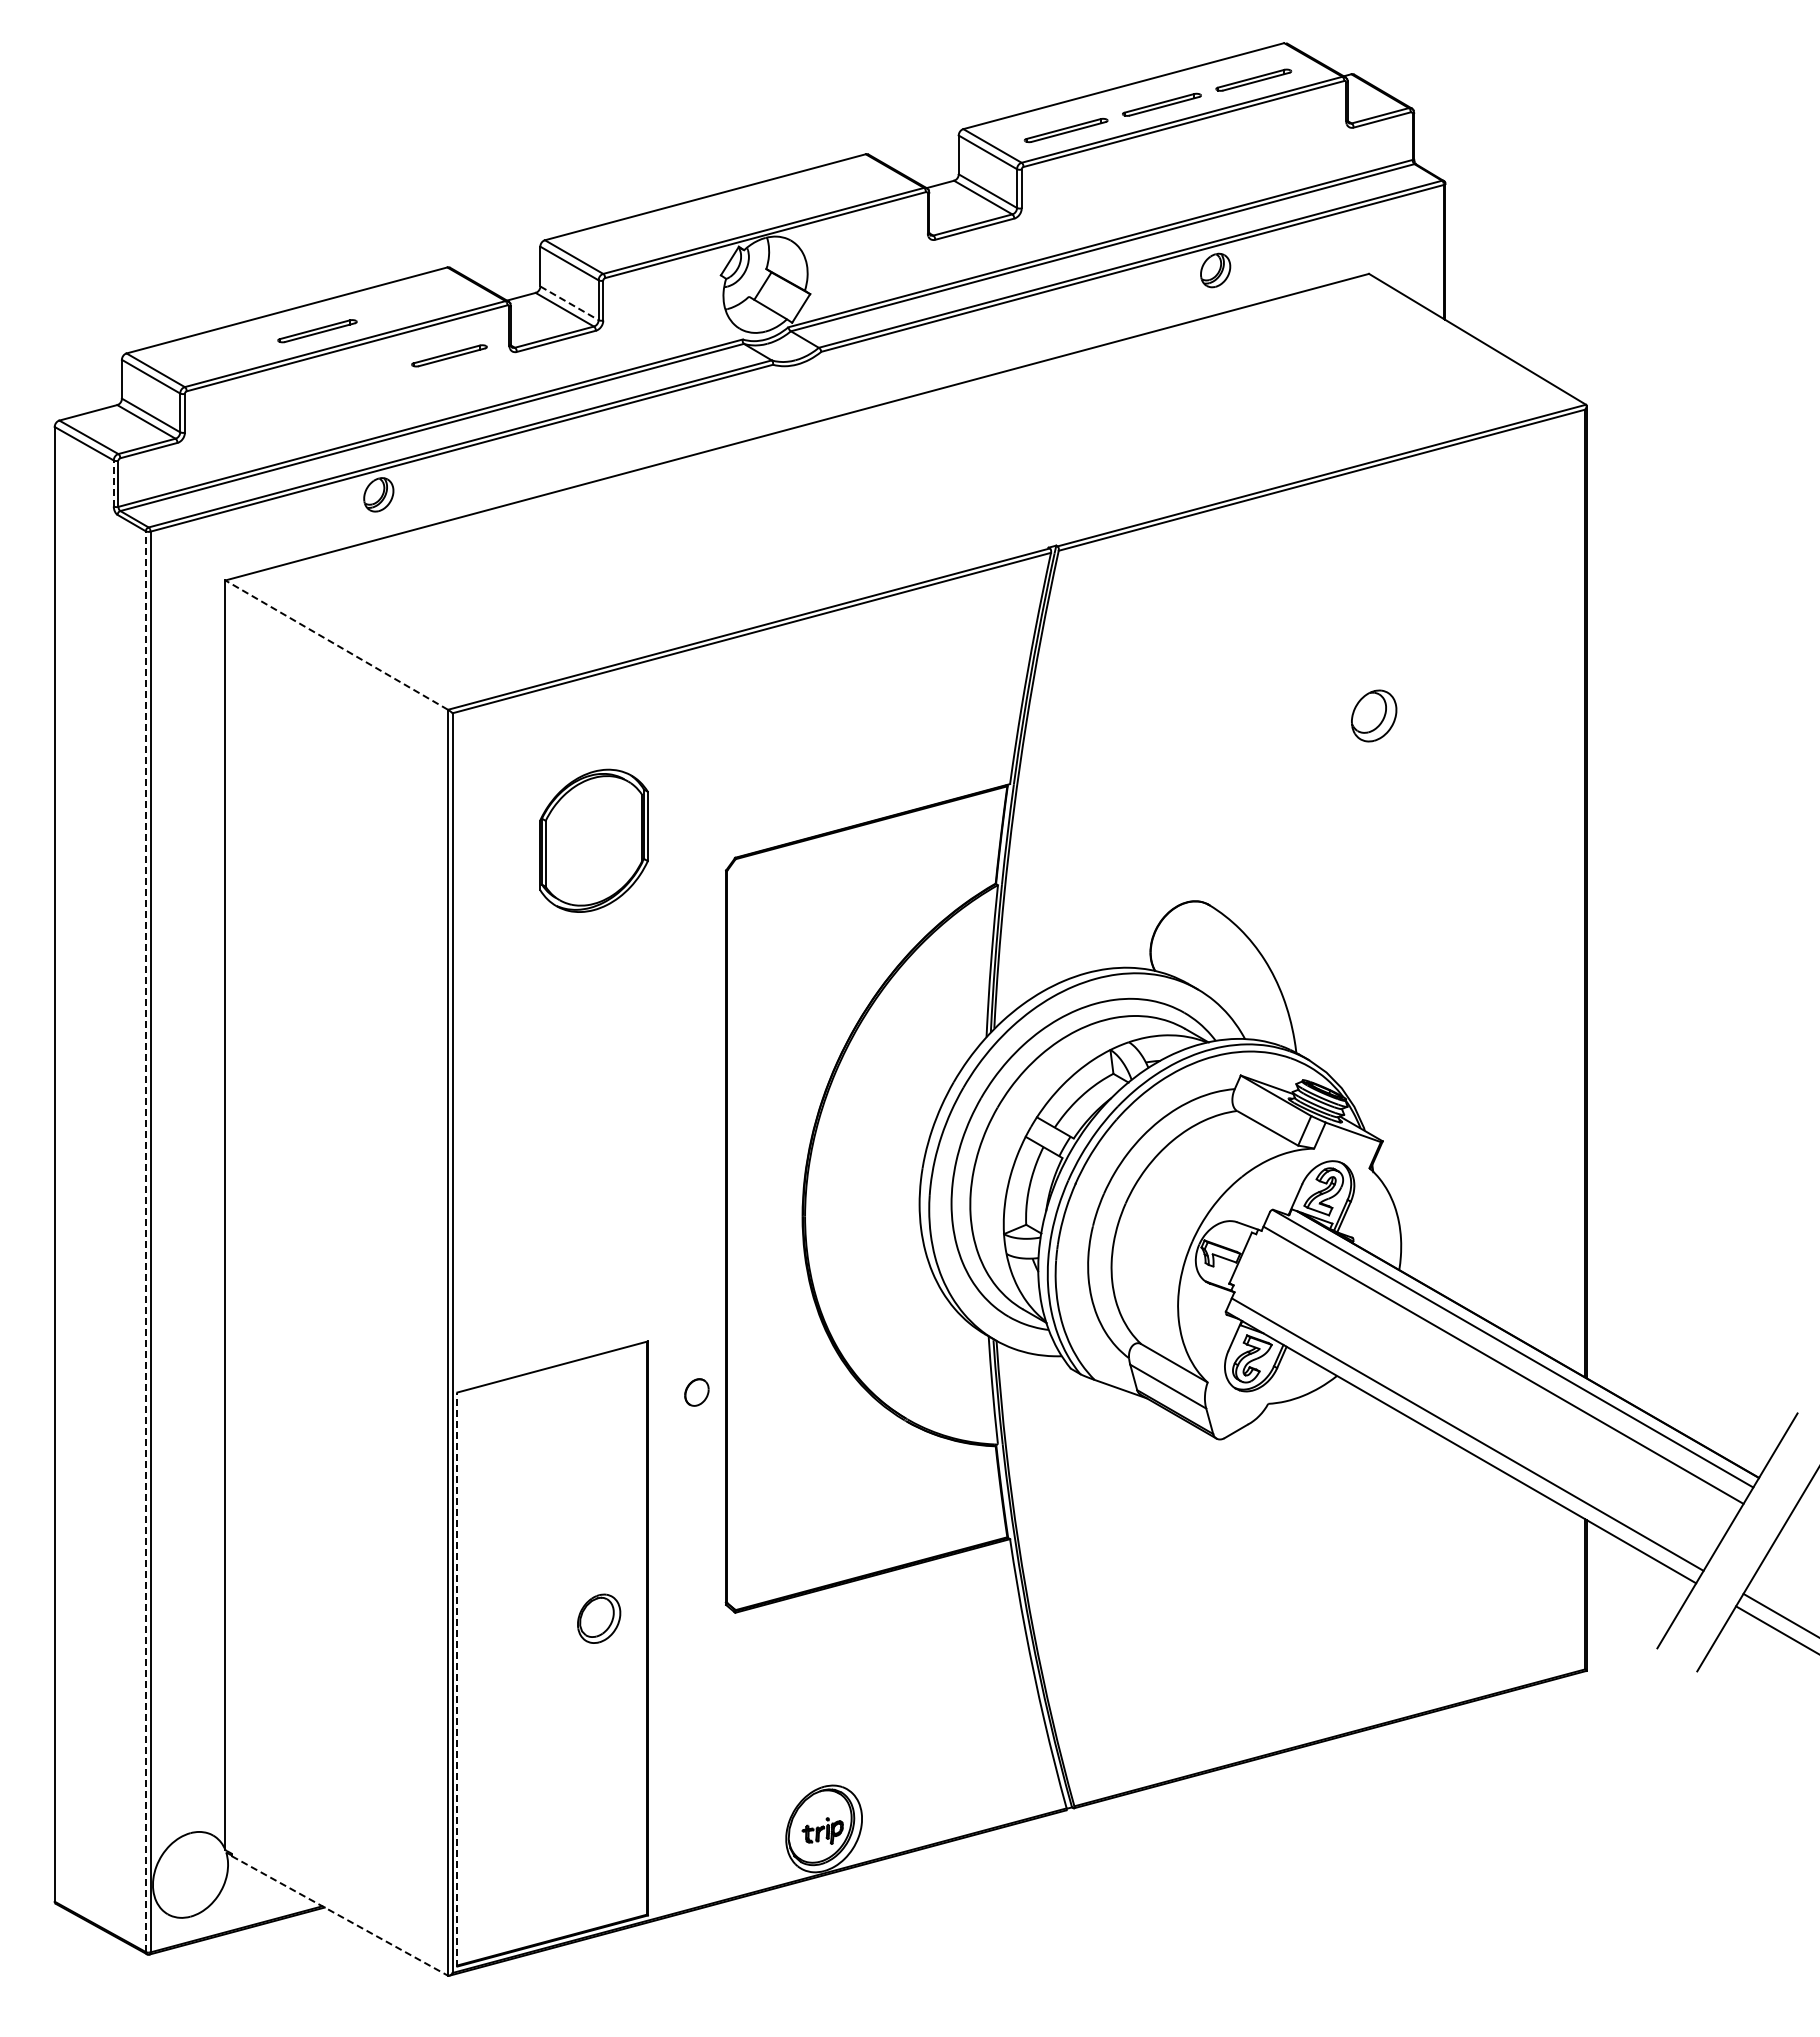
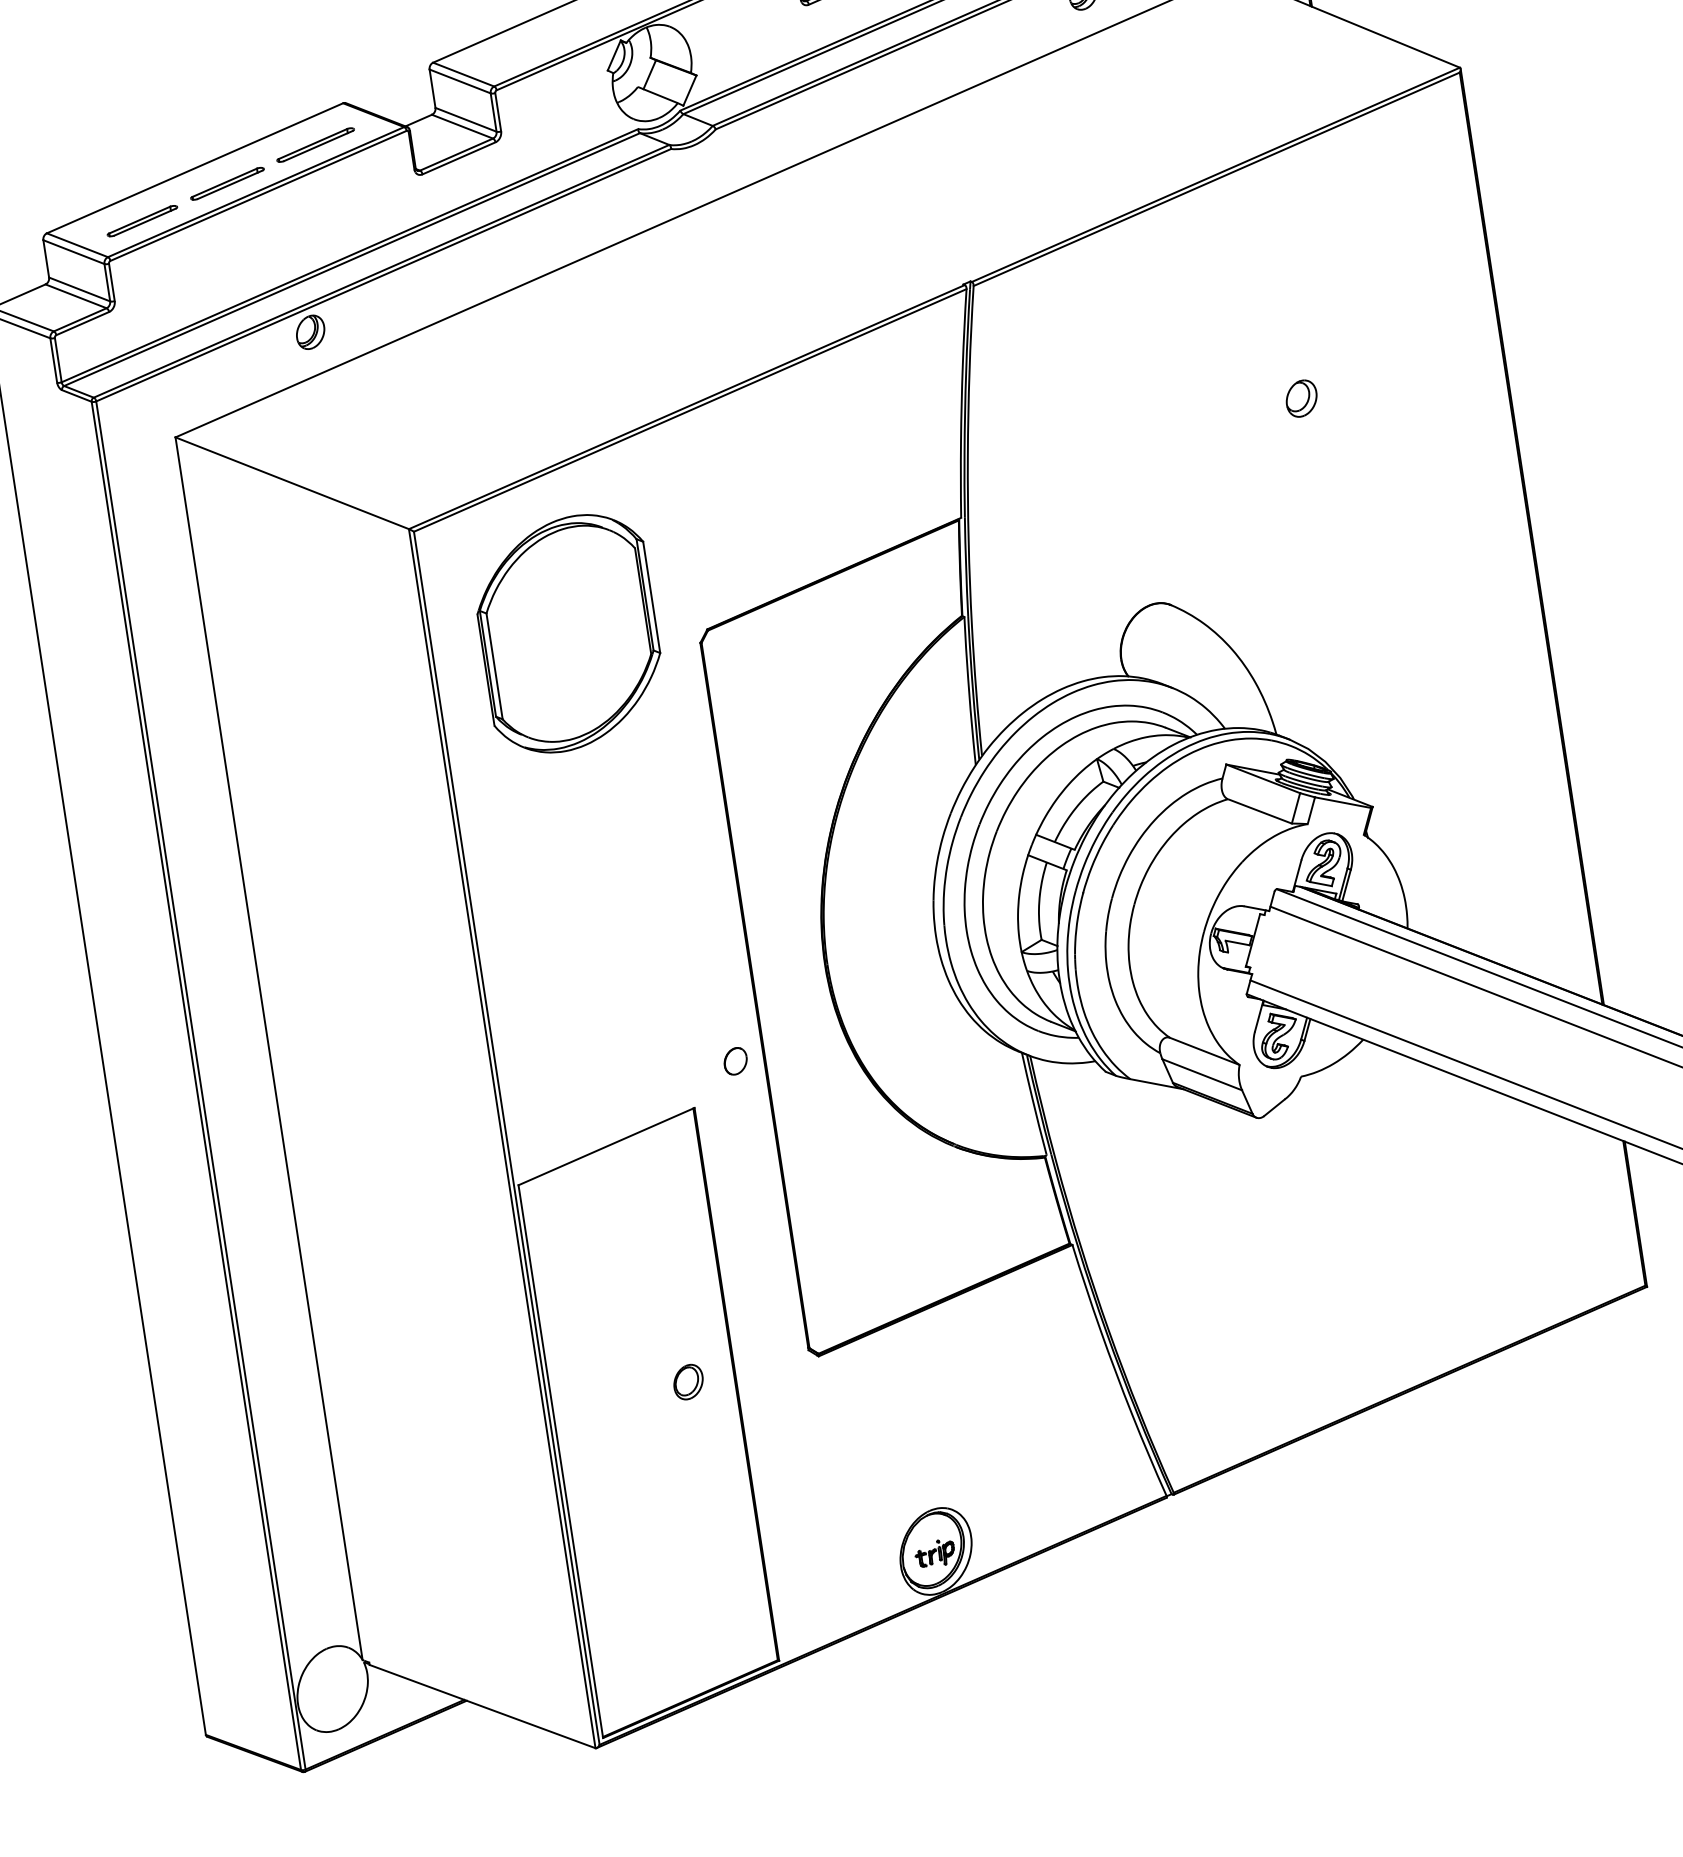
line: (569, 303) -> (466, 119), dashed -> solid
part: (412, 305) -> (315, 145), added
part: (449, 355) -> (142, 220), moved
line: (113, 483) -> (53, 360), dashed -> solid
line: (336, 645) -> (292, 483), dashed -> solid
part: (1373, 715) -> (1301, 398), size x0.71
part: (593, 840) -> (568, 633), size x1.67
line: (145, 1241) -> (195, 1085), dashed -> solid
part: (696, 1392) -> (735, 1061), moved
part: (599, 1618) -> (688, 1381), size x0.71
line: (457, 1679) -> (560, 1461), dashed -> solid
line: (339, 1915) -> (482, 1706), dashed -> solid

